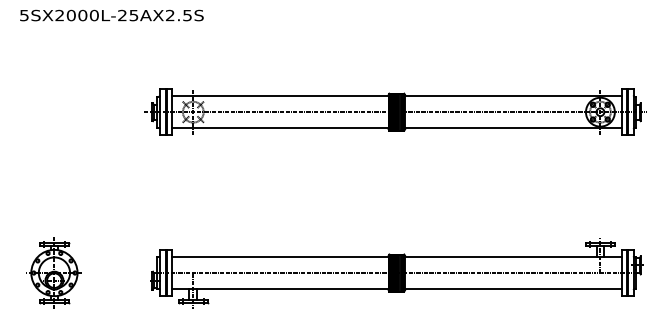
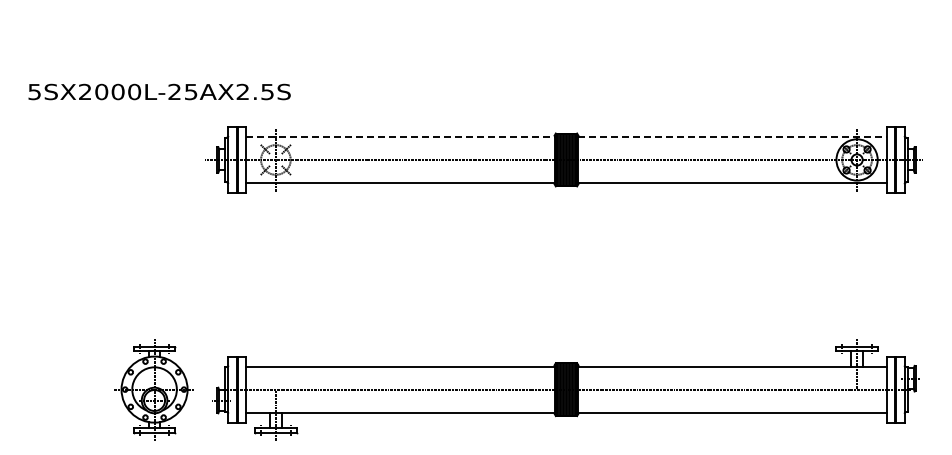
text: (111, 15) -> (159, 91), moved
line: (280, 95) -> (400, 136), solid -> dashed
line: (513, 95) -> (732, 136), solid -> dashed
part: (53, 272) -> (153, 389), moved

